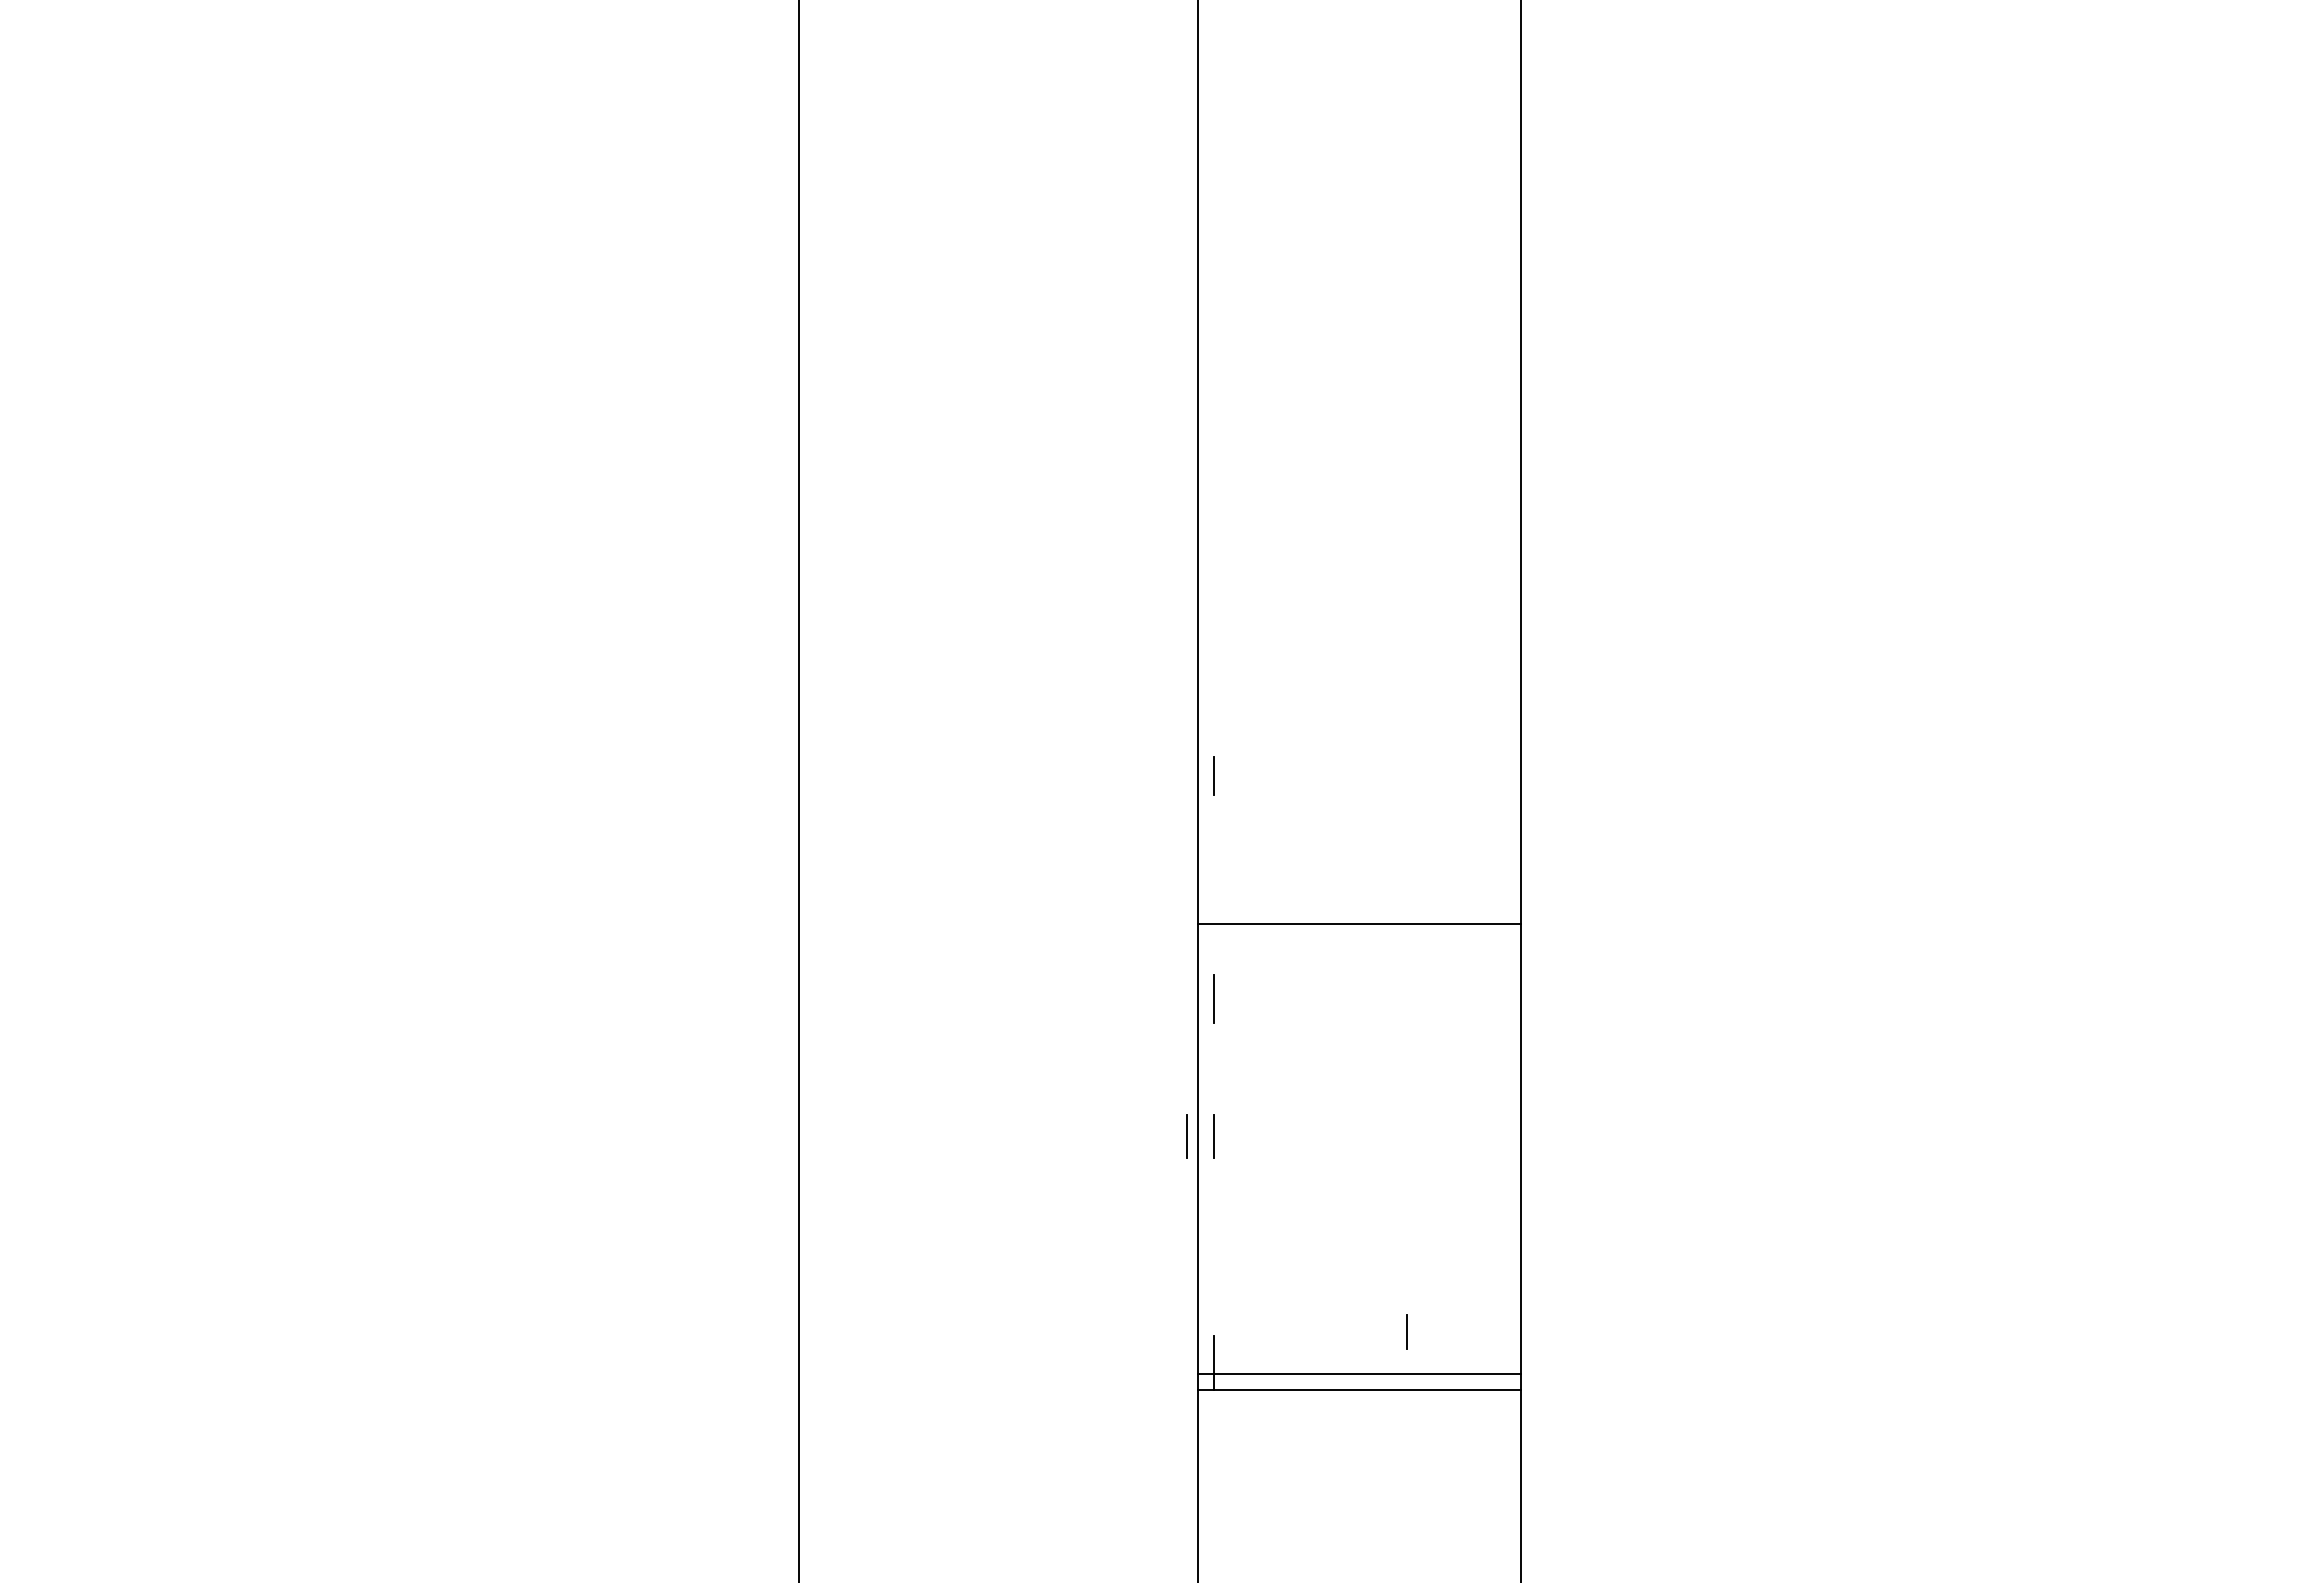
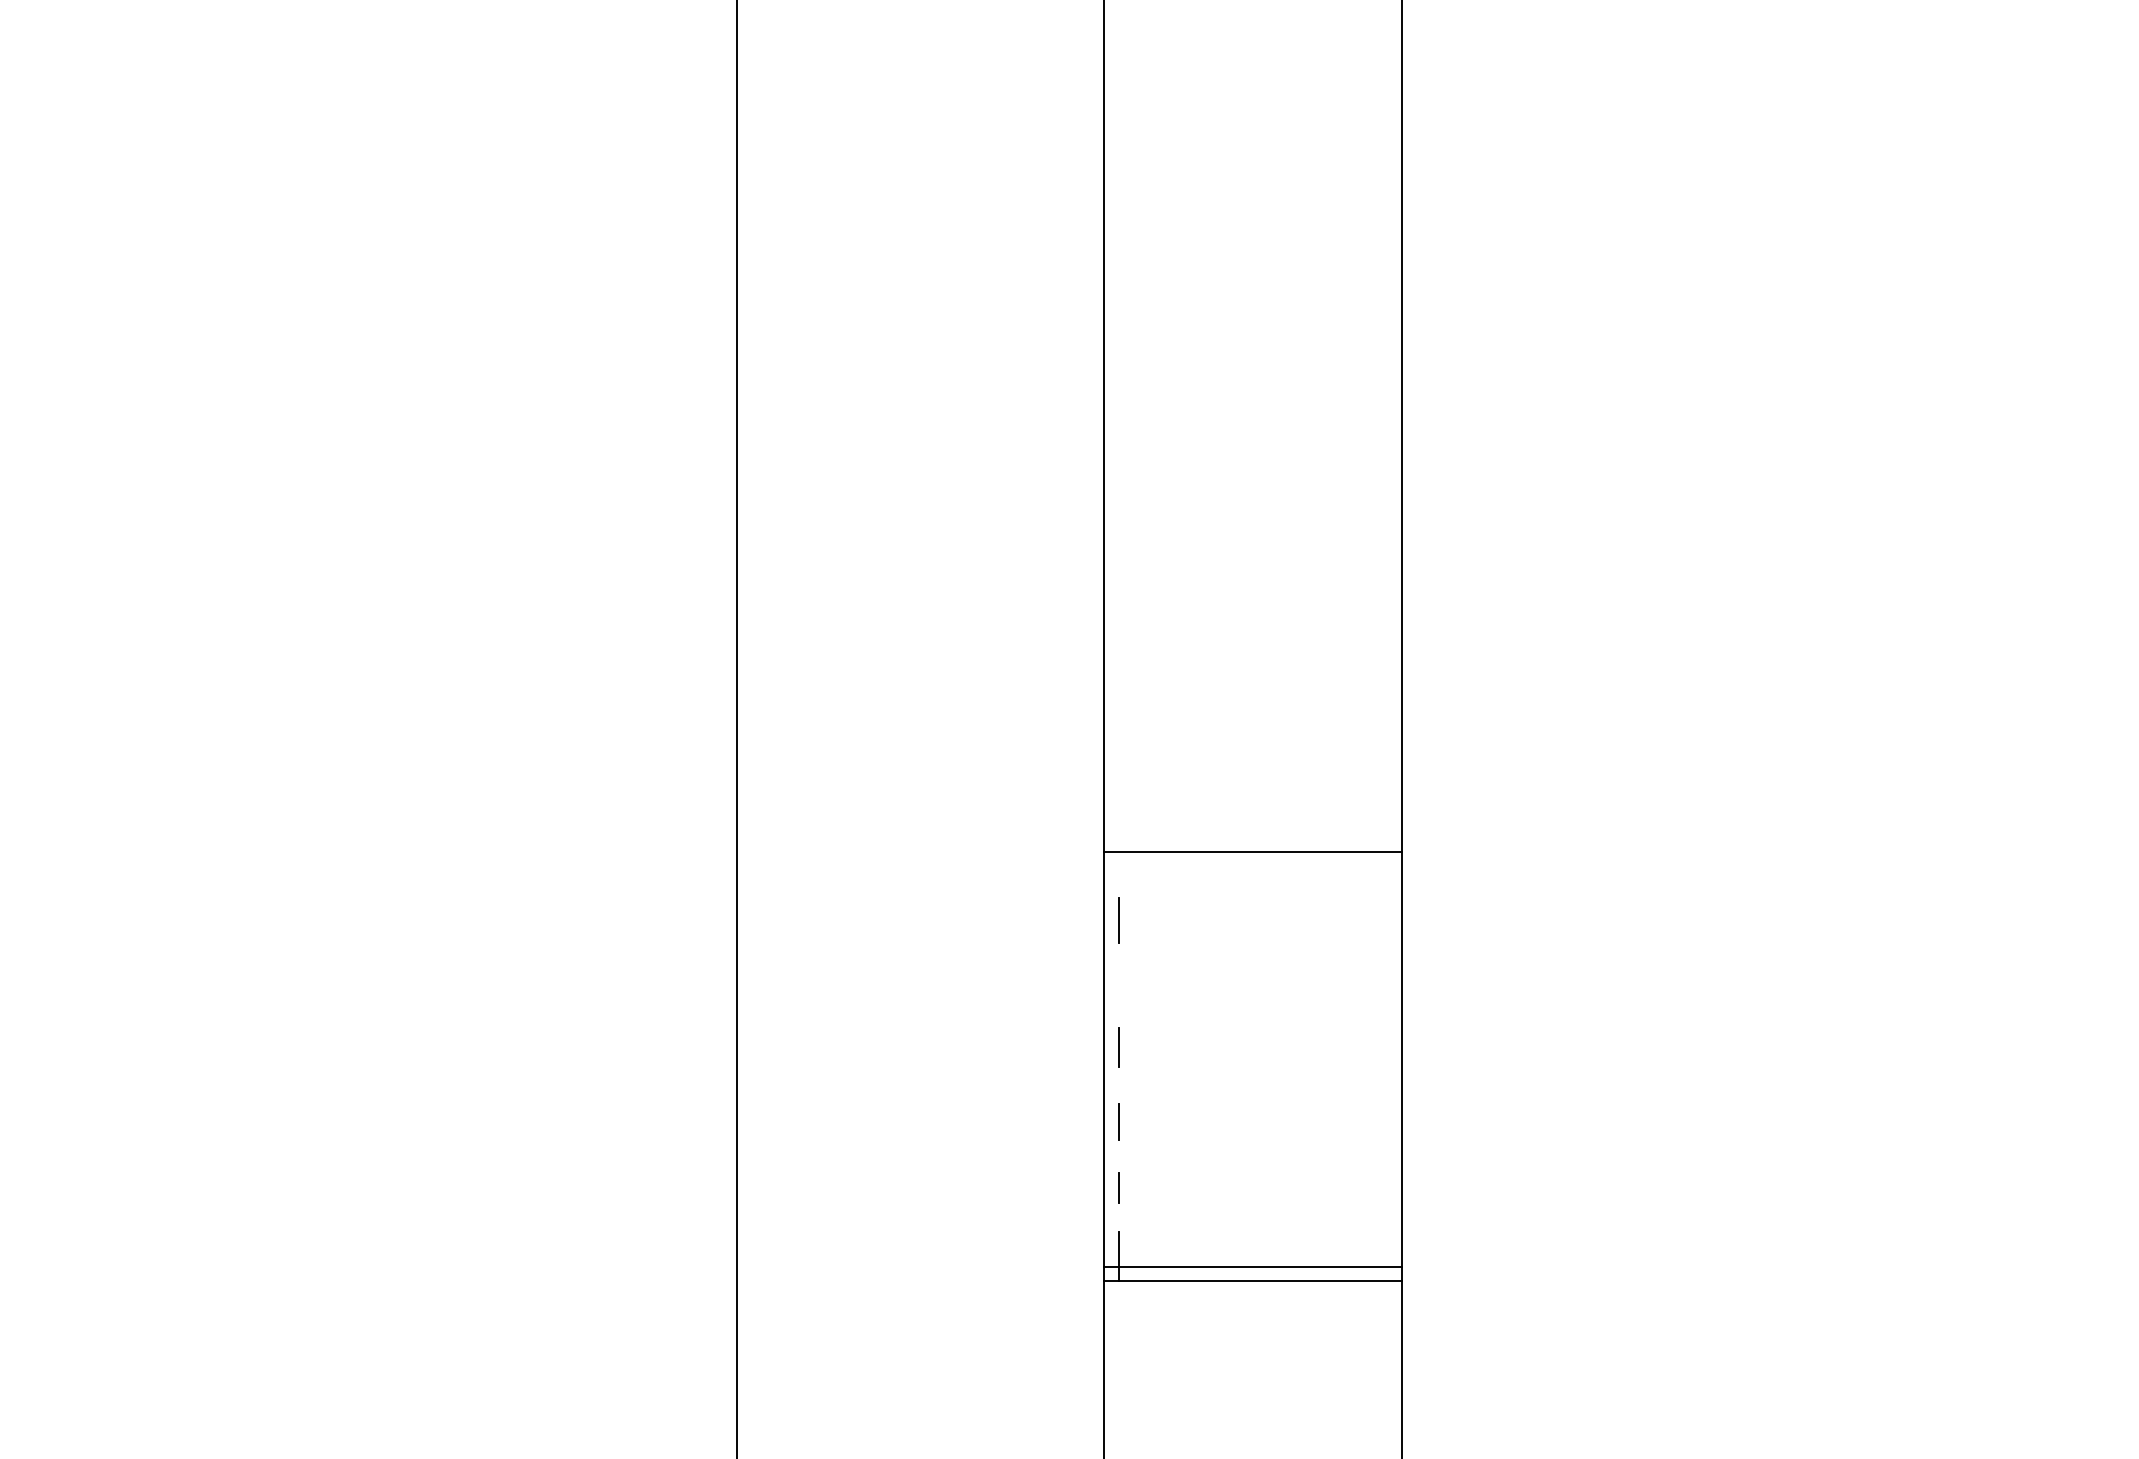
line: (1213, 775) -> (1118, 1121), moved
line: (1186, 1136) -> (1093, 1047), removed
line: (1406, 1331) -> (1118, 1187), moved

